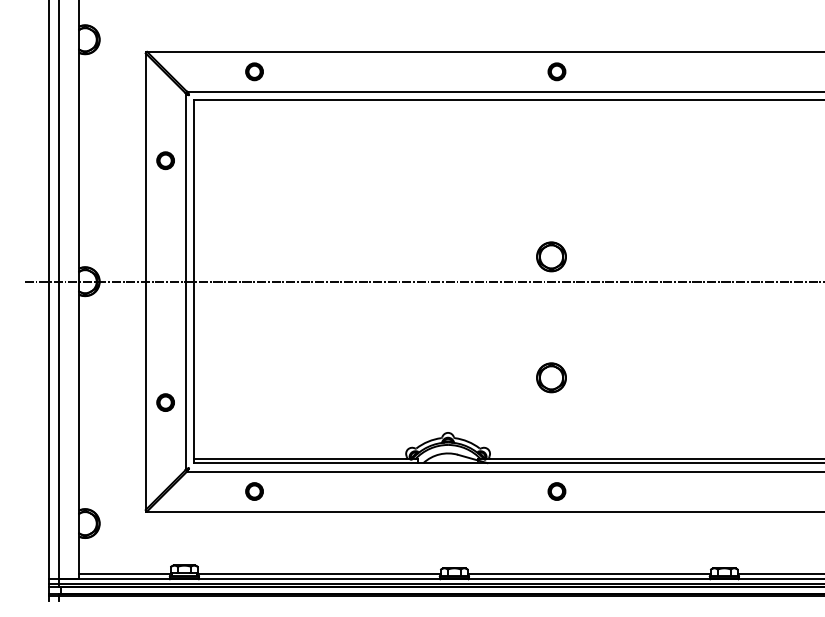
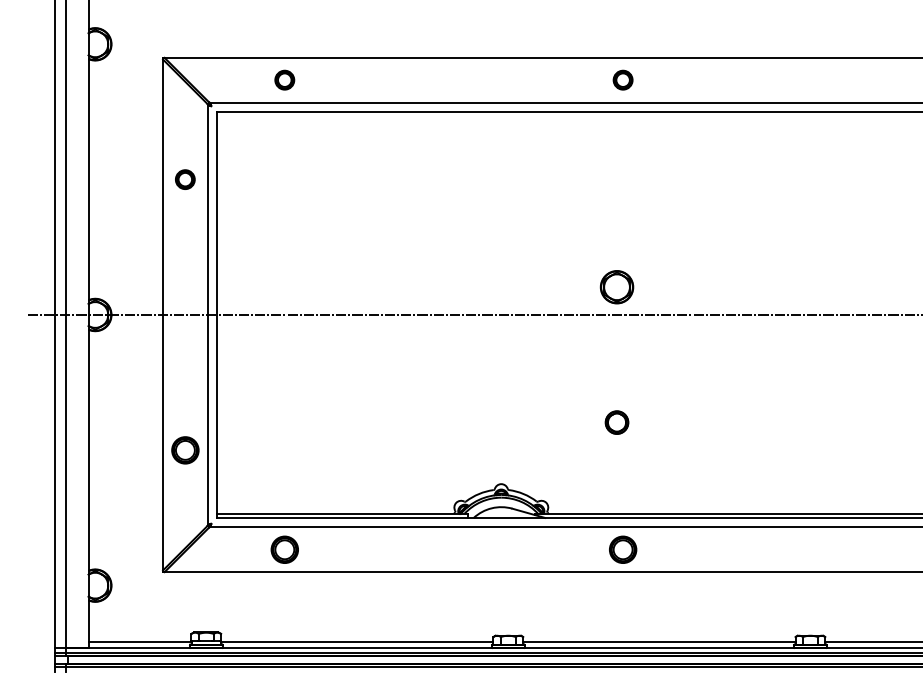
part: (551, 377) -> (617, 422), size x0.7
part: (165, 402) -> (185, 450), size x1.4
circle: (254, 491) -> (284, 549), size x1.4
part: (556, 491) -> (622, 549), size x1.4

